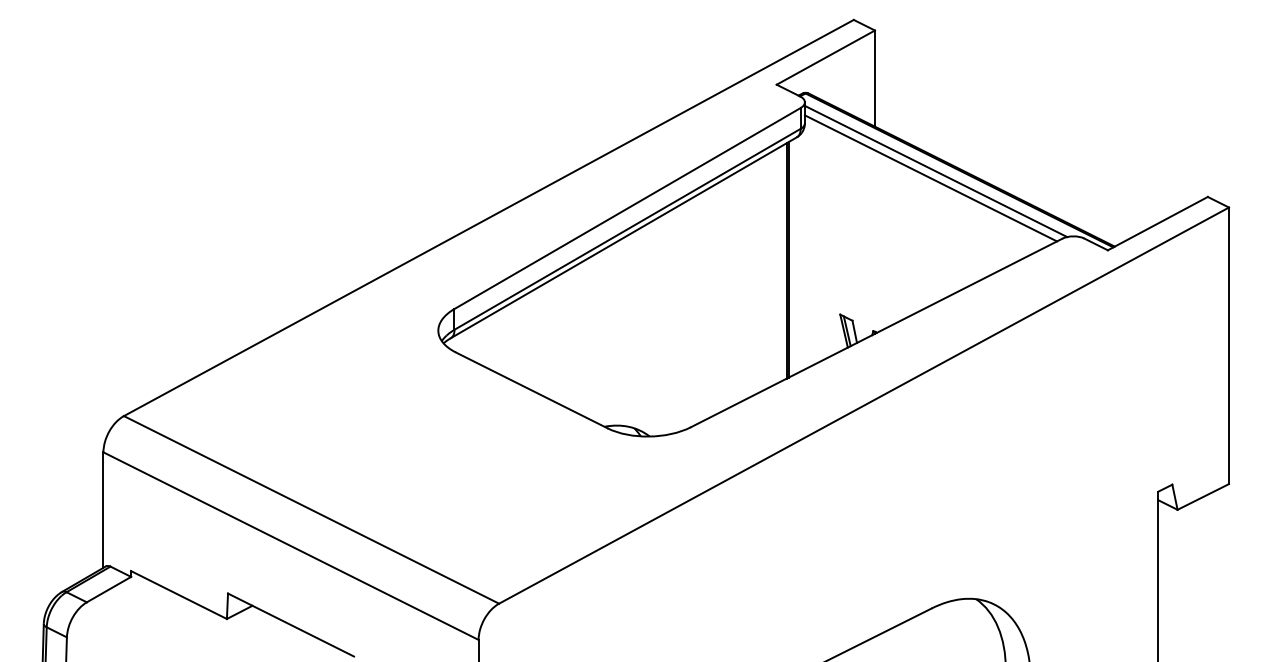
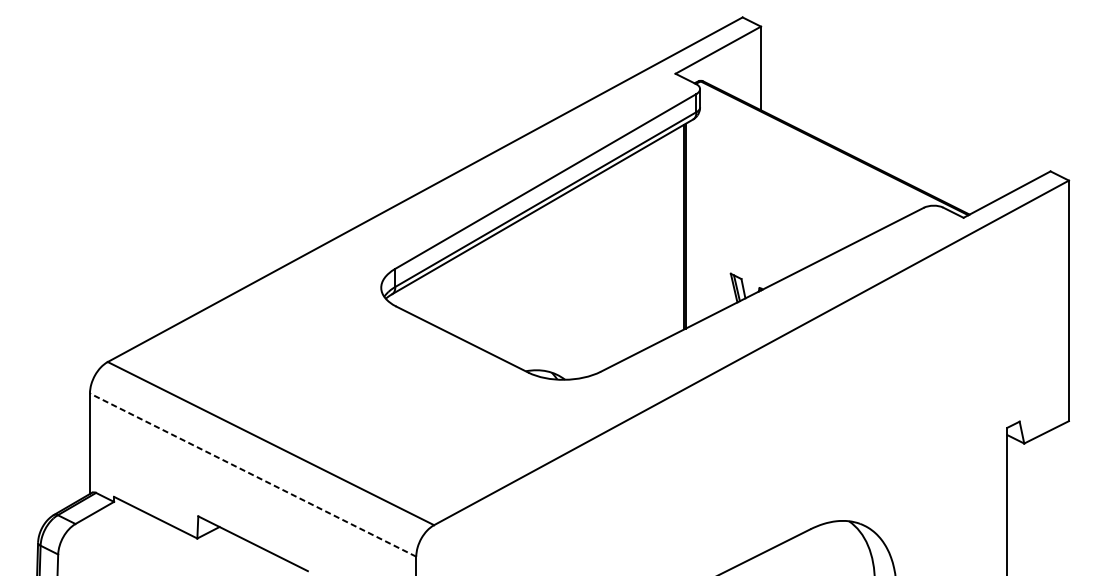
line: (935, 171) -> (813, 149), removed
line: (930, 178) -> (809, 155), removed
line: (291, 546) -> (253, 475), solid -> dashed

